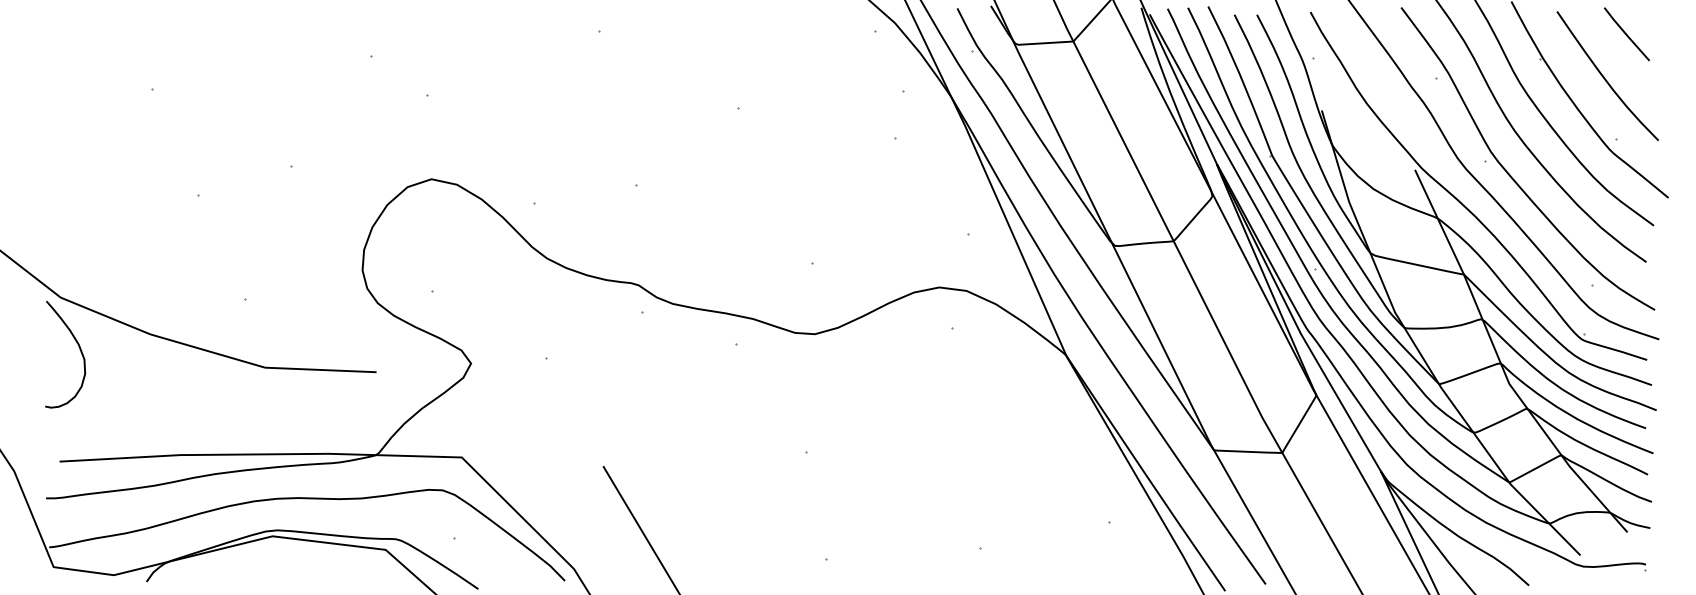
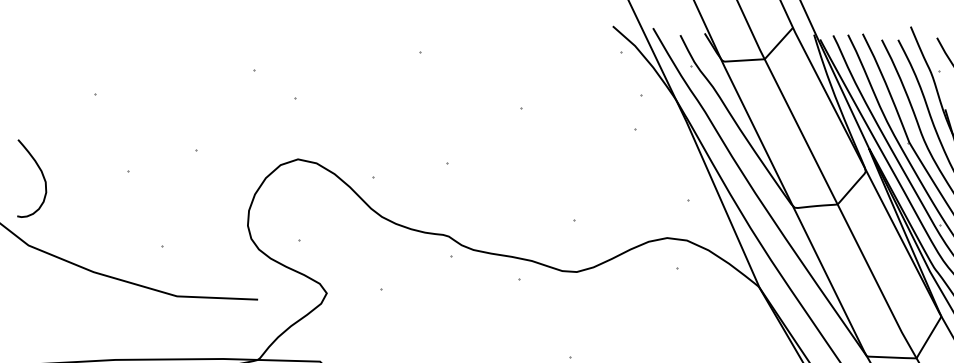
curve: (78, 347) -> (41, 173), moved

